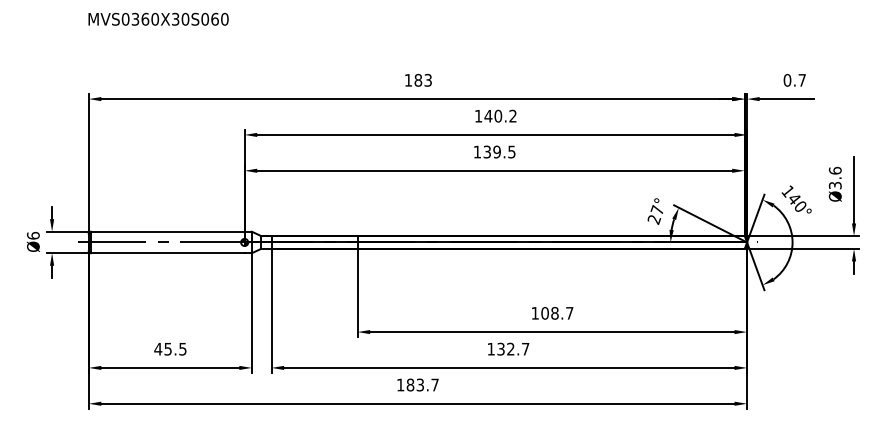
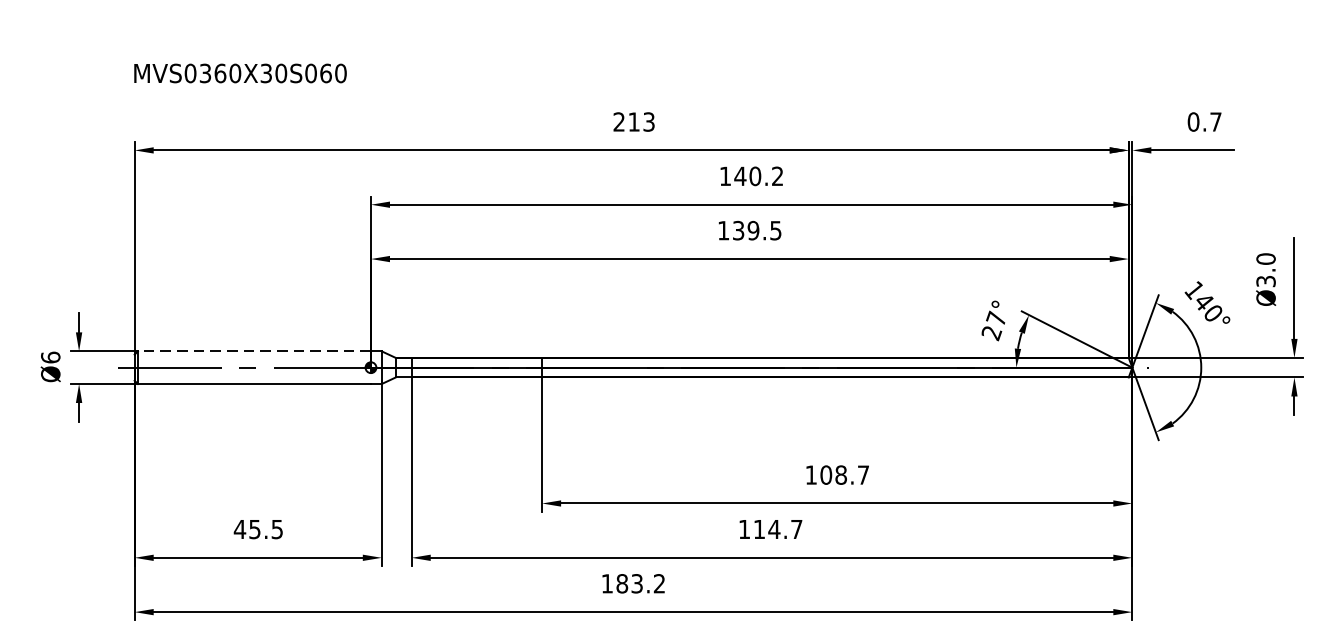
text: (158, 18) -> (240, 72), moved
text: (413, 79) -> (626, 120), 183 -> 213
text: (834, 170) -> (1264, 258), Ø3.6 -> Ø3.0
line: (167, 231) -> (253, 351), solid -> dashed
text: (505, 348) -> (766, 528), 132.7 -> 114.7
text: (434, 384) -> (658, 582), 183.7 -> 183.2

